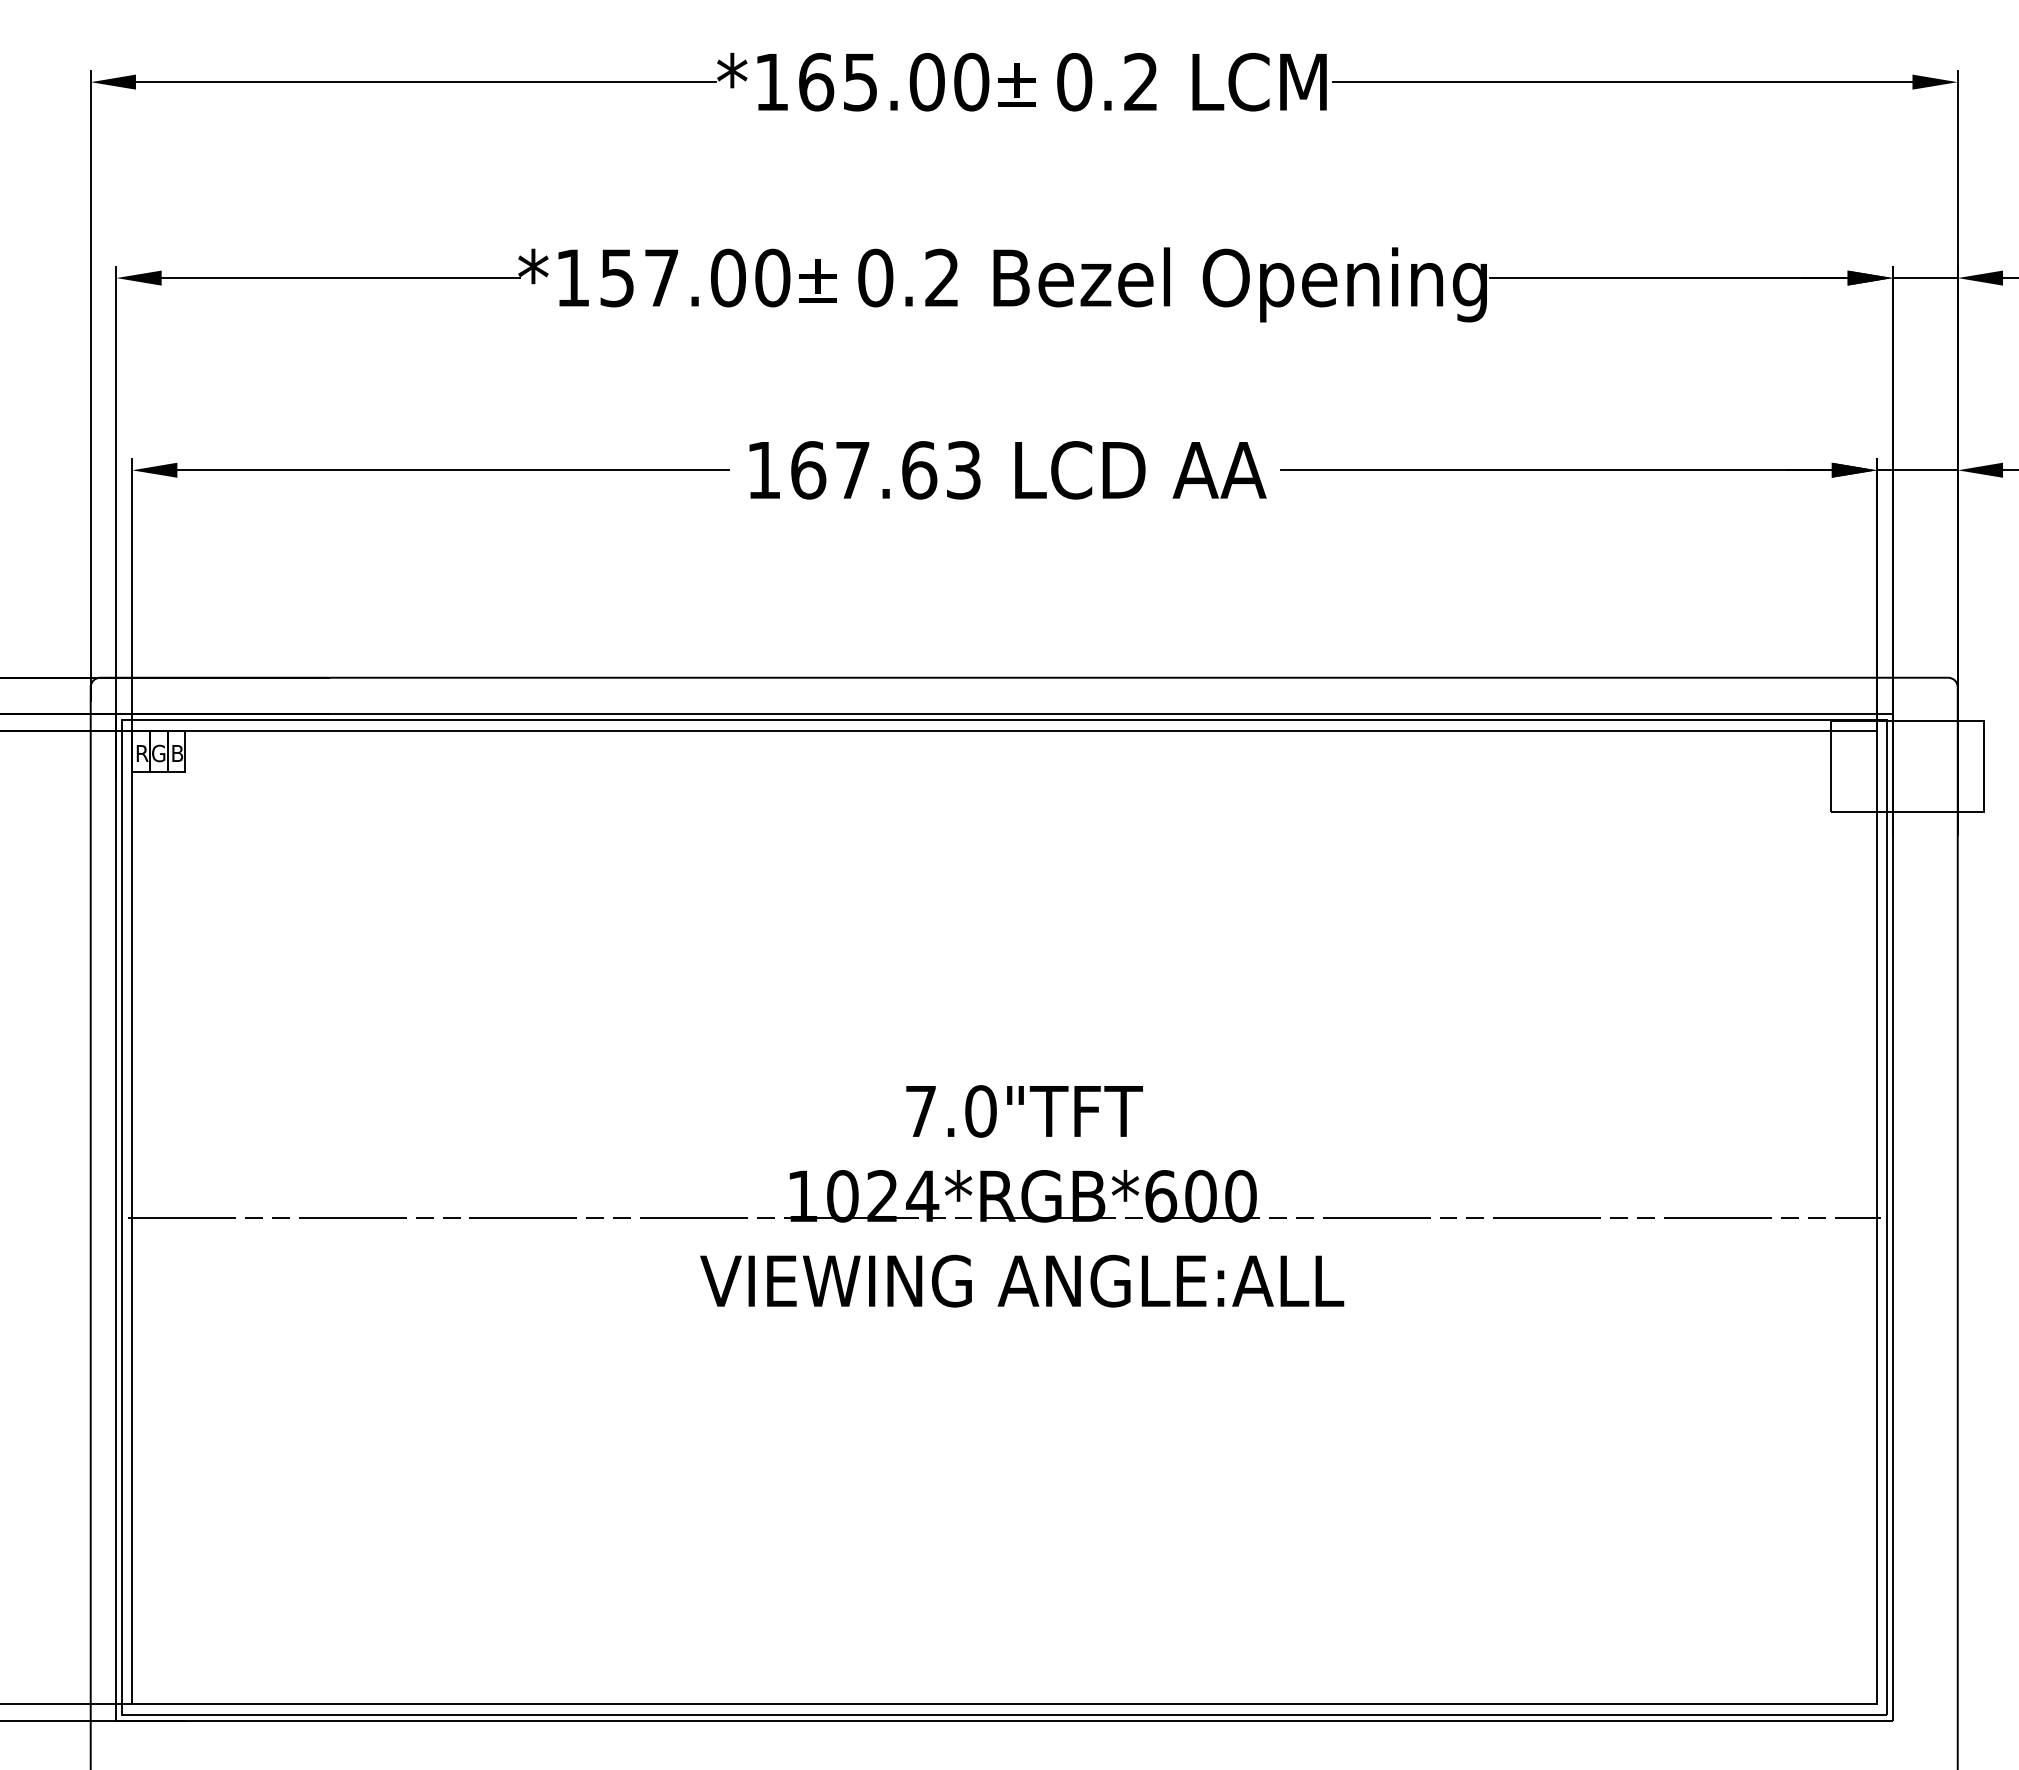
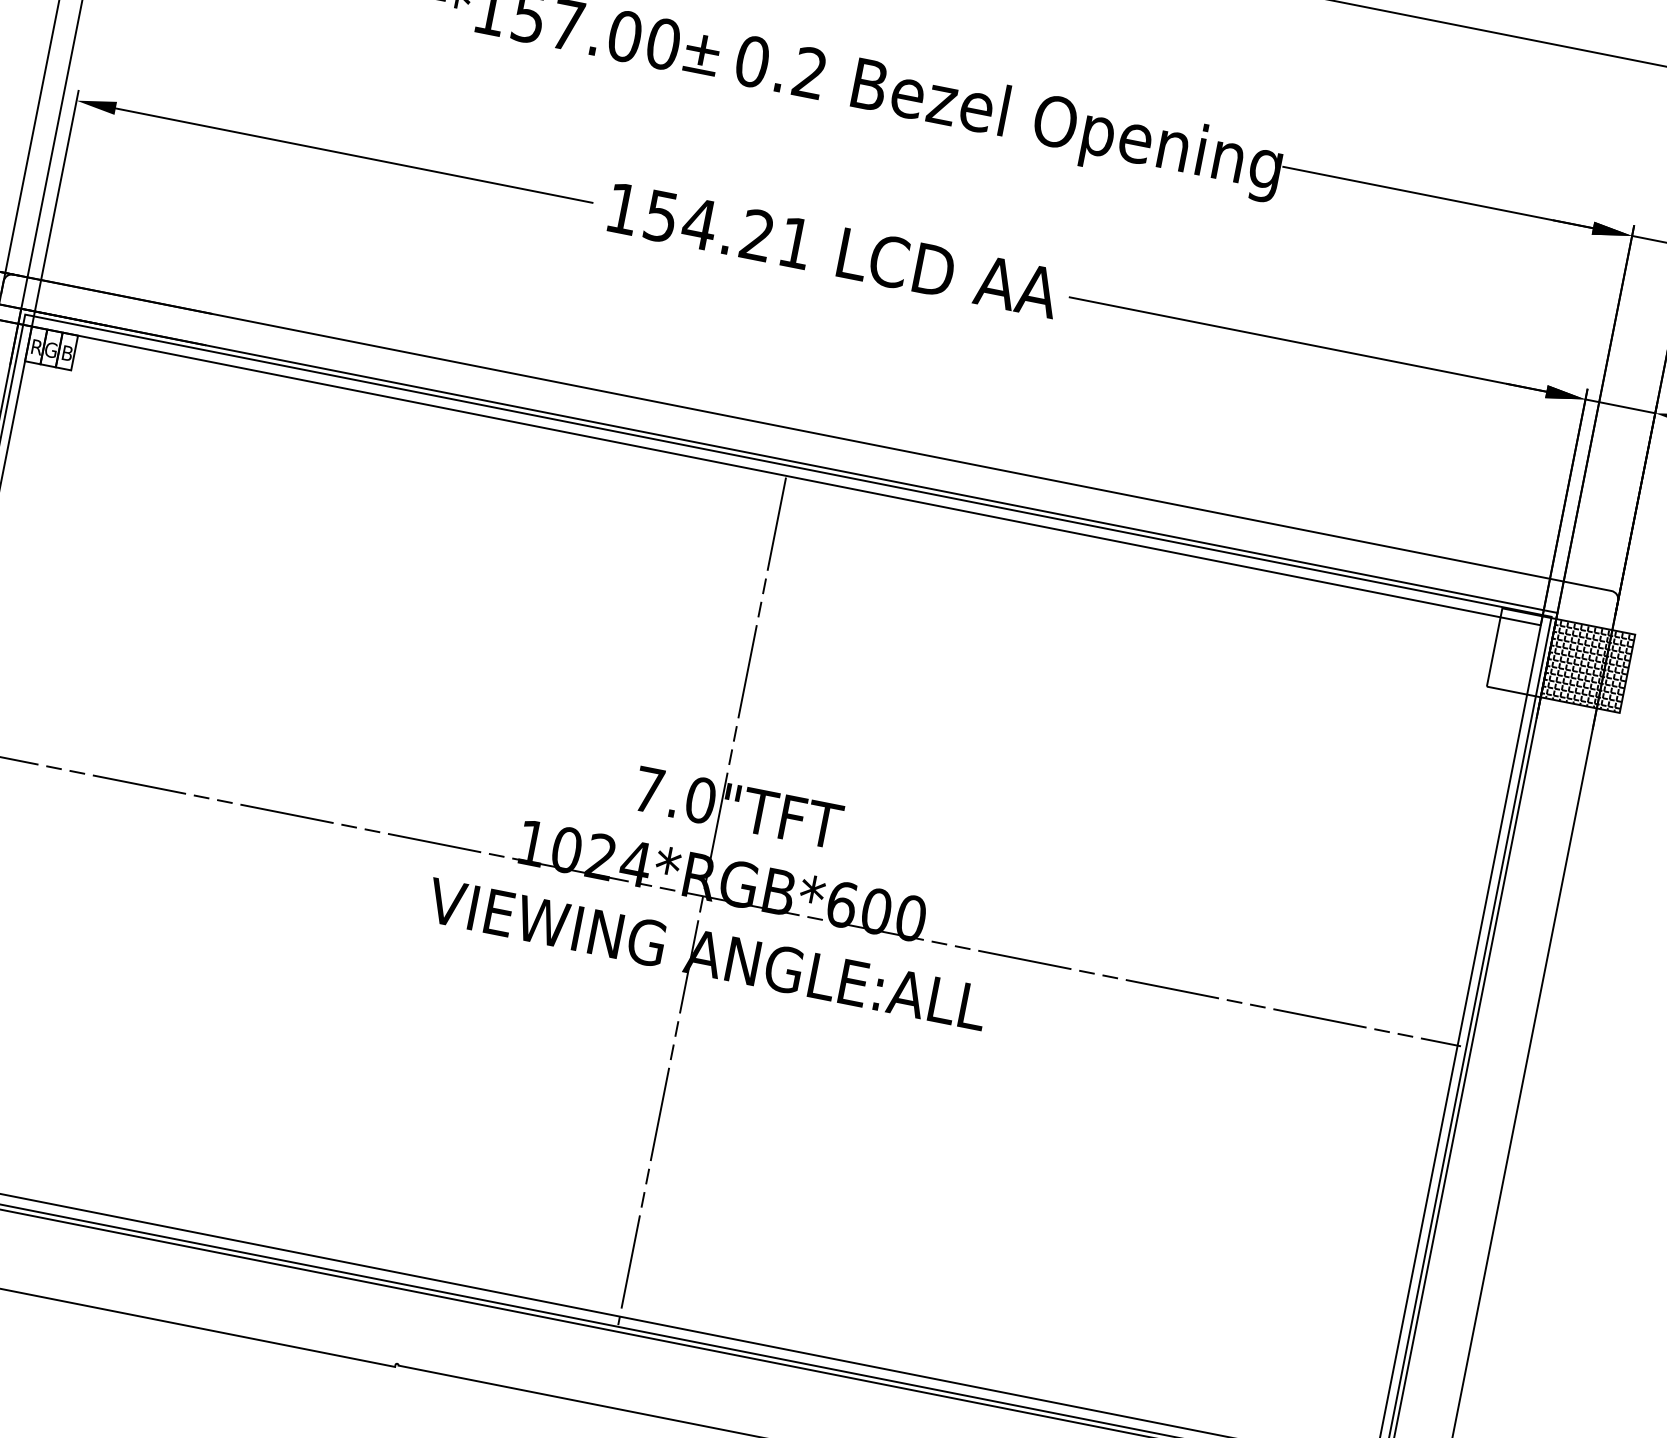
text: (885, 470) -> (728, 229), 167.63 -> 154.21
hatch: (1937, 766) -> (1587, 665), added
line: (1004, 1223) -> (702, 901), added

